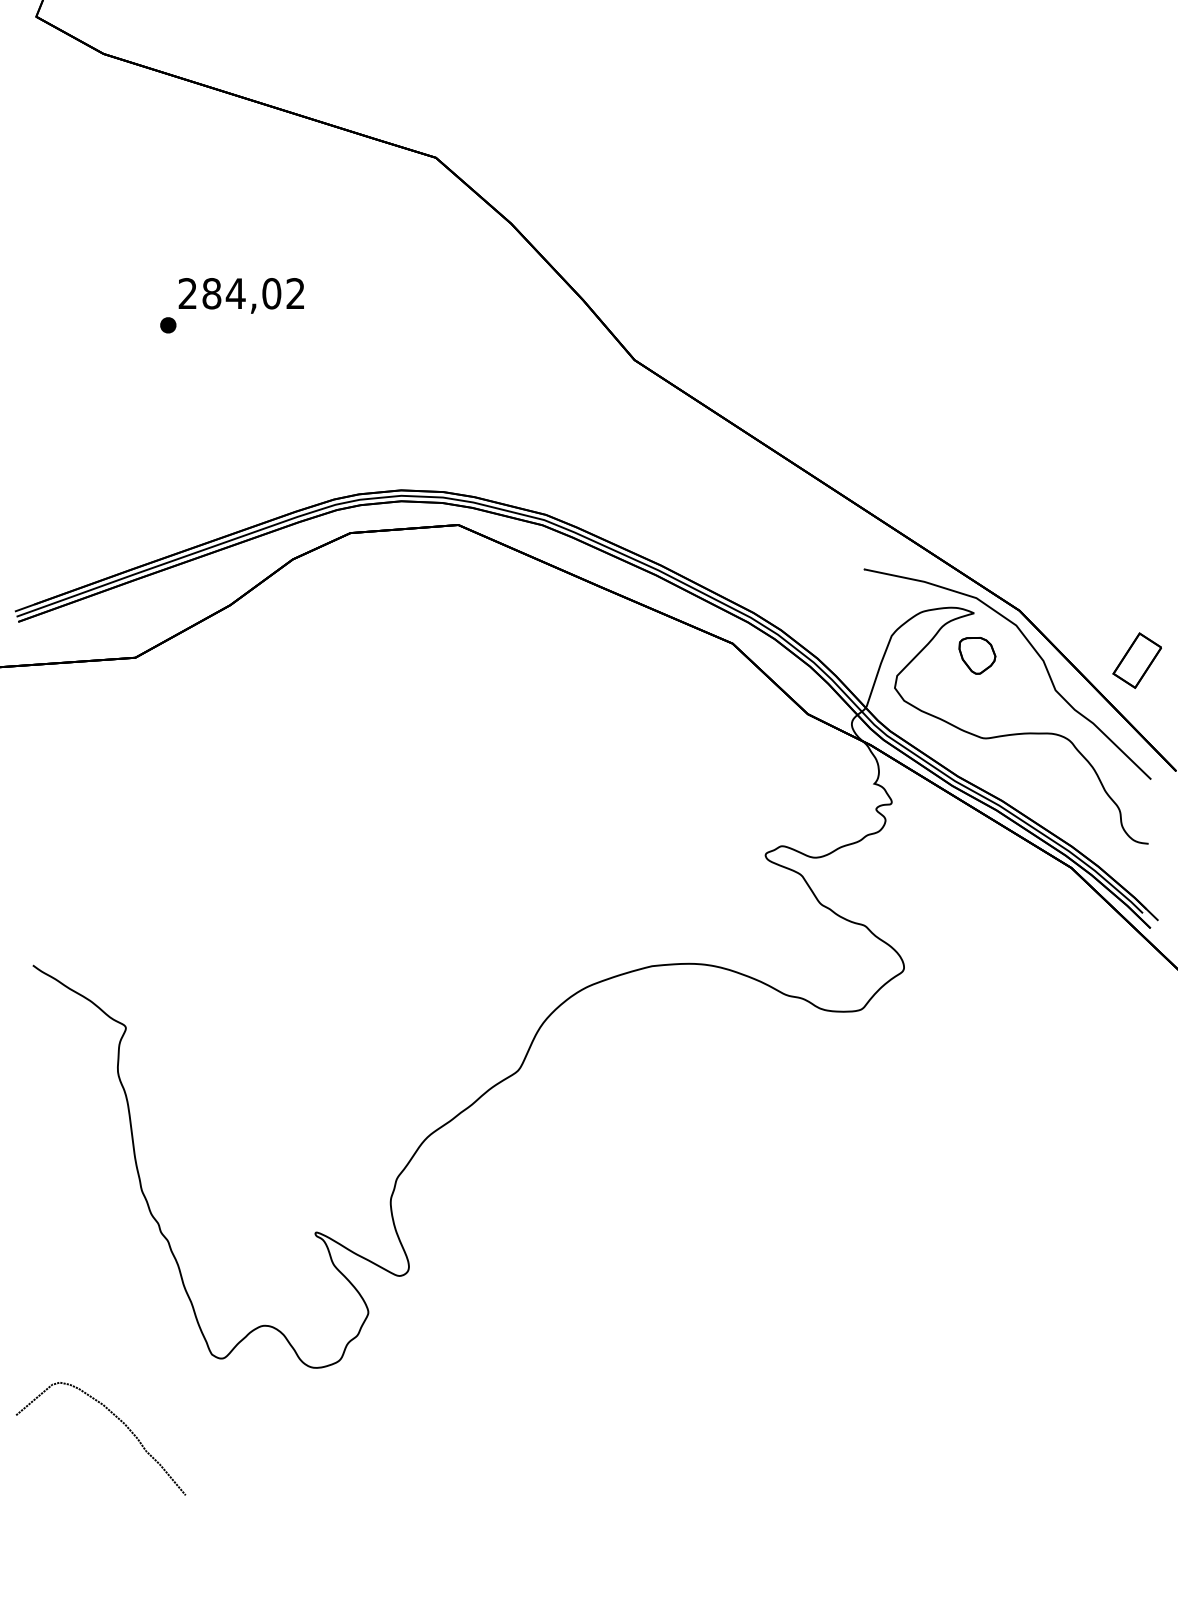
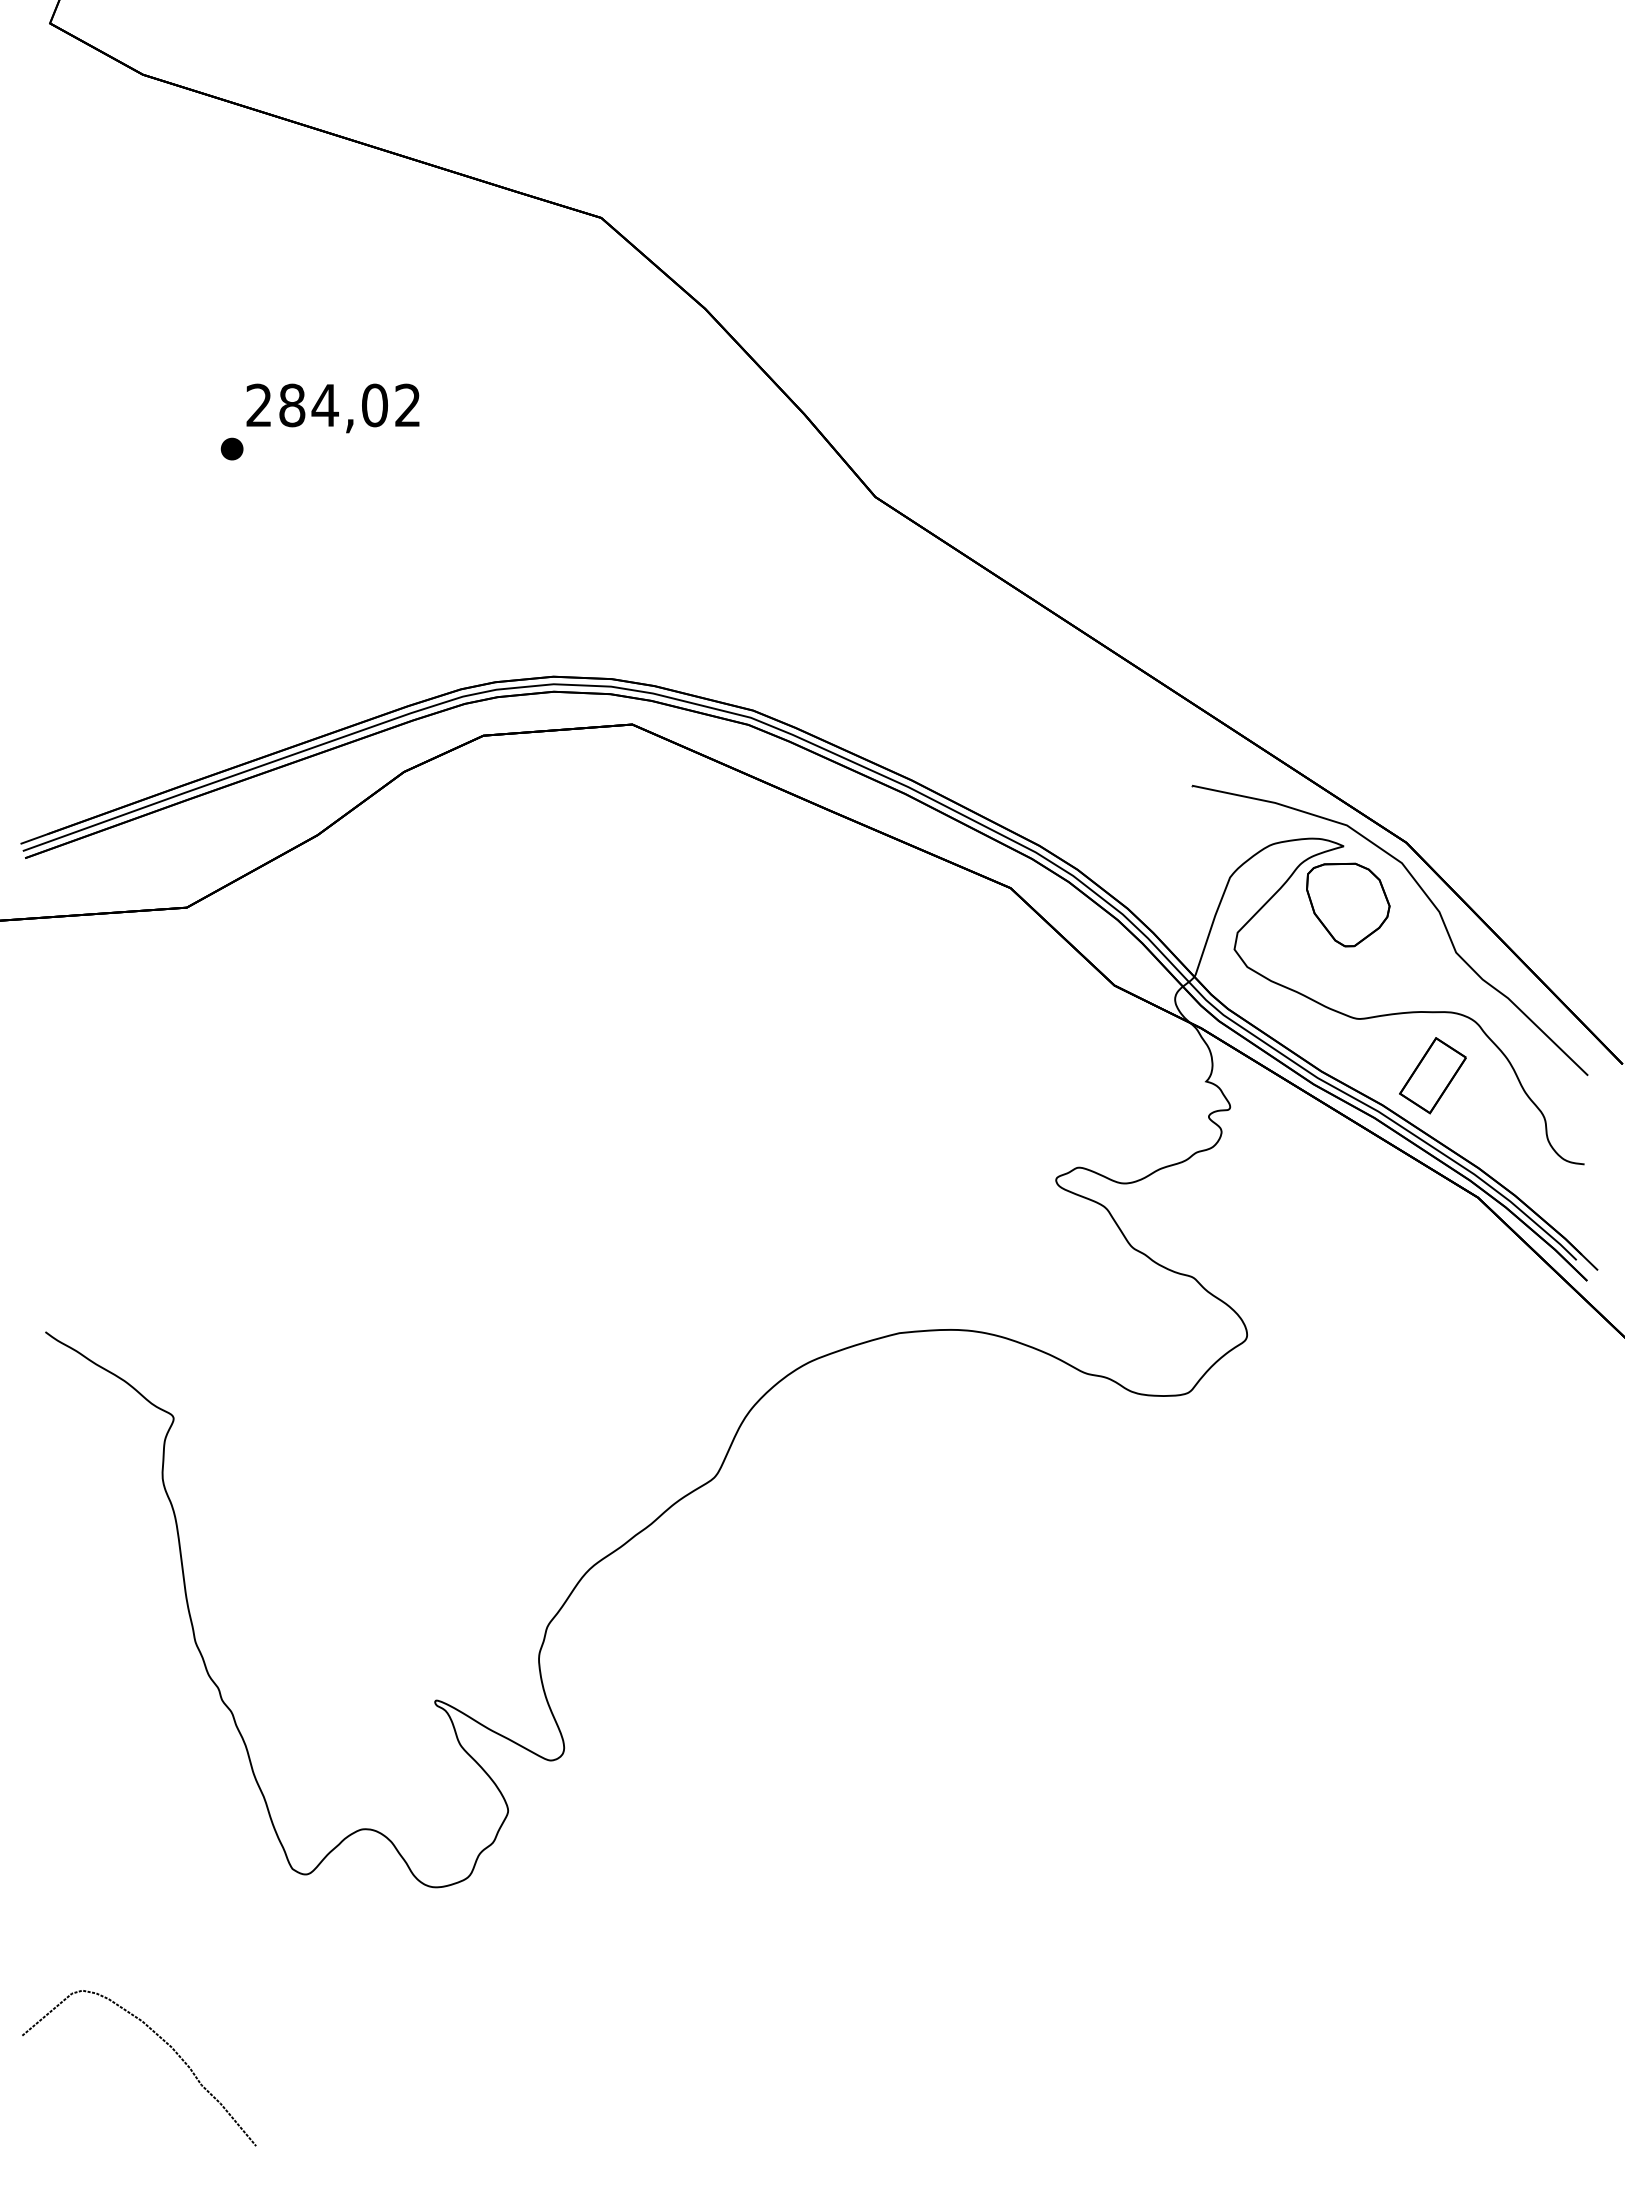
part: (977, 655) -> (1348, 904), size x1.67
part: (1137, 660) -> (1432, 1075), moved
curve: (119, 1420) -> (165, 2043), moved

